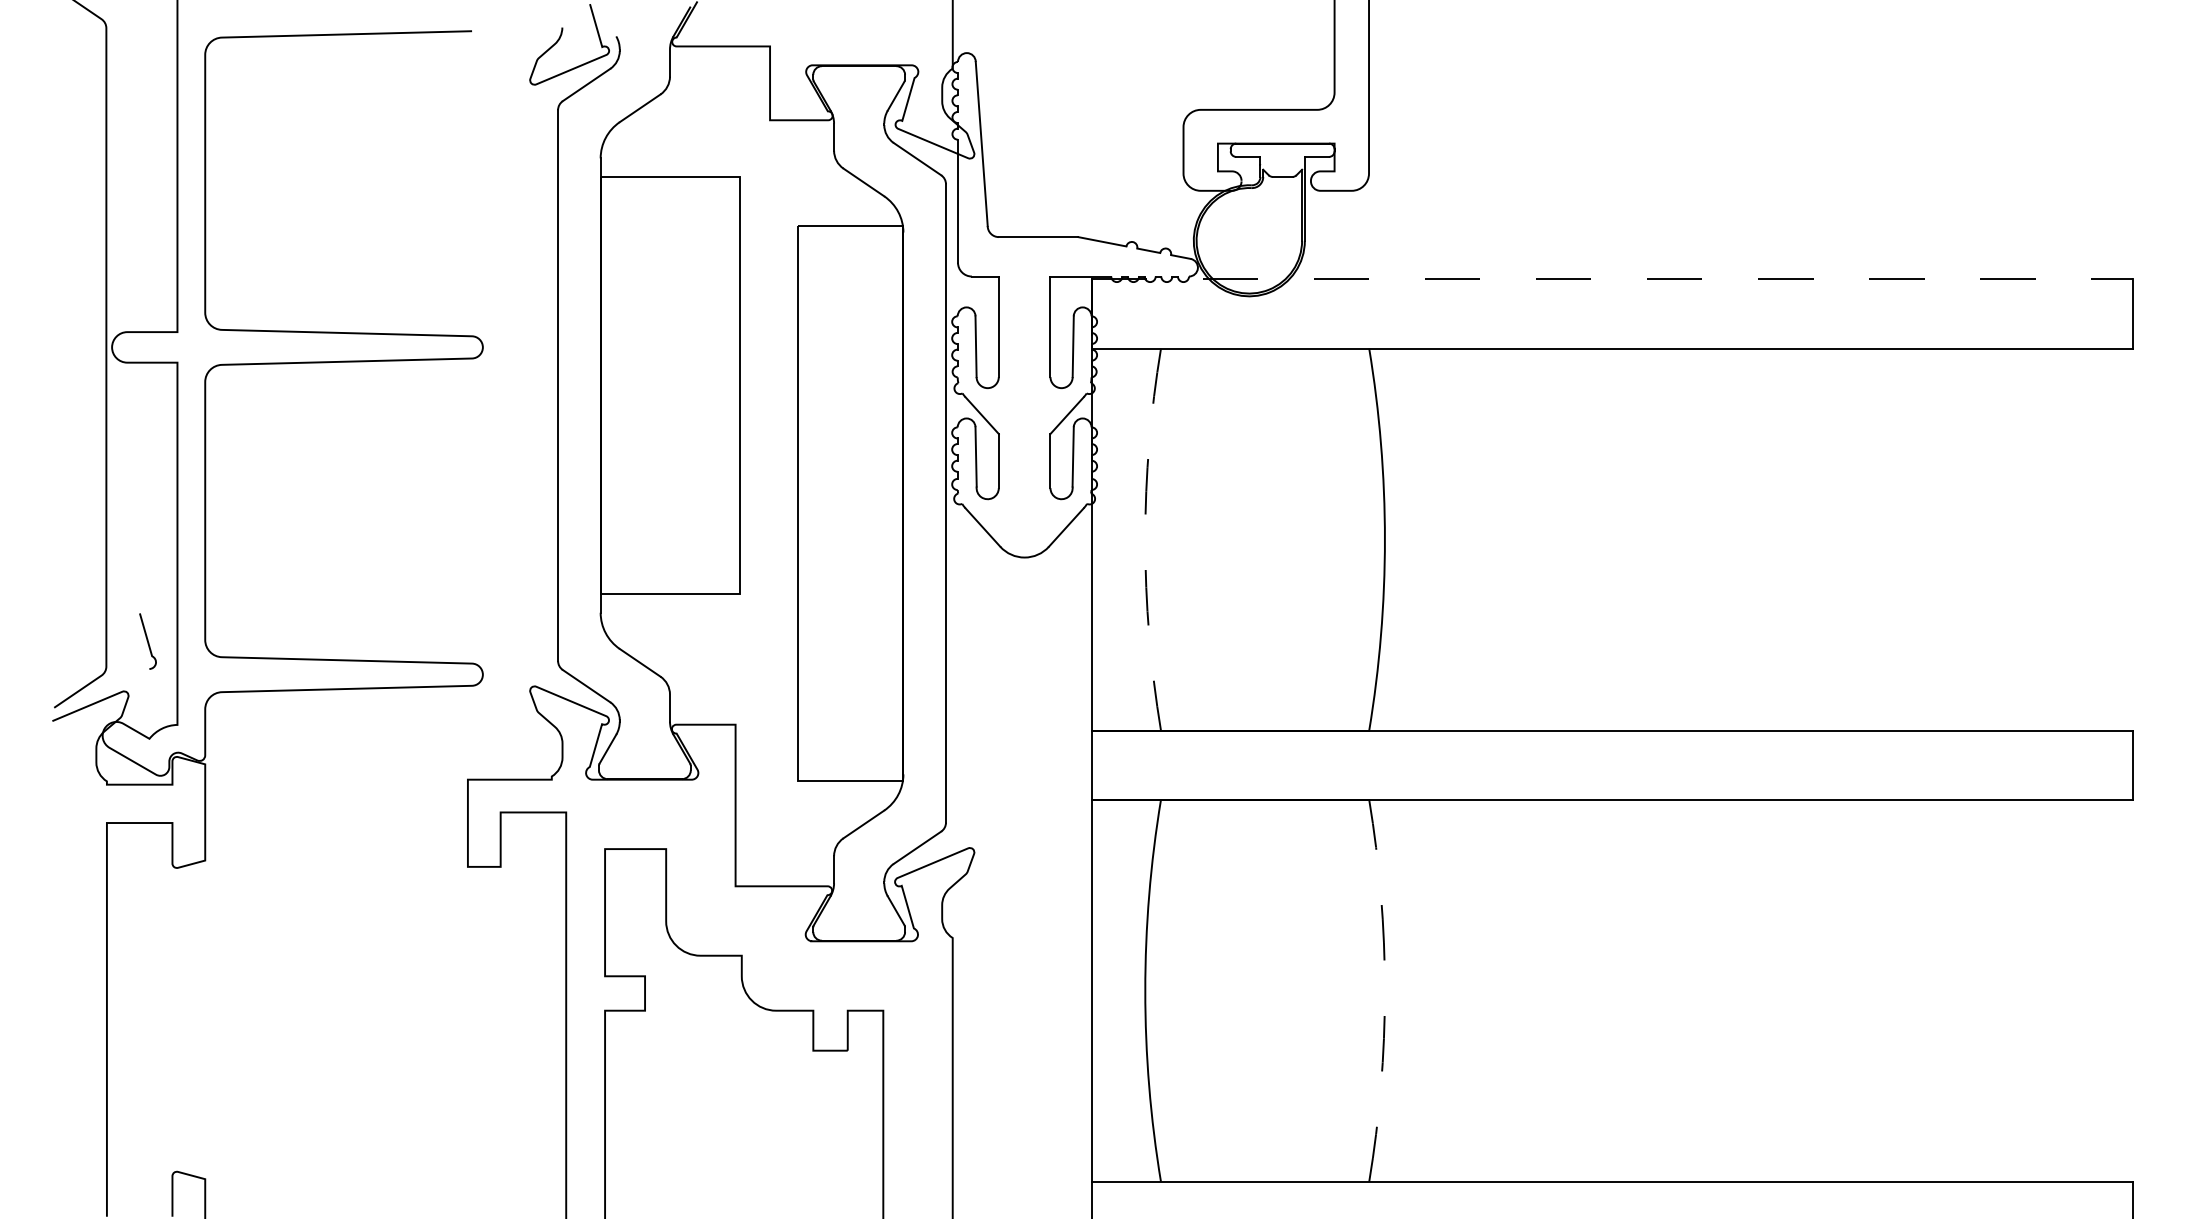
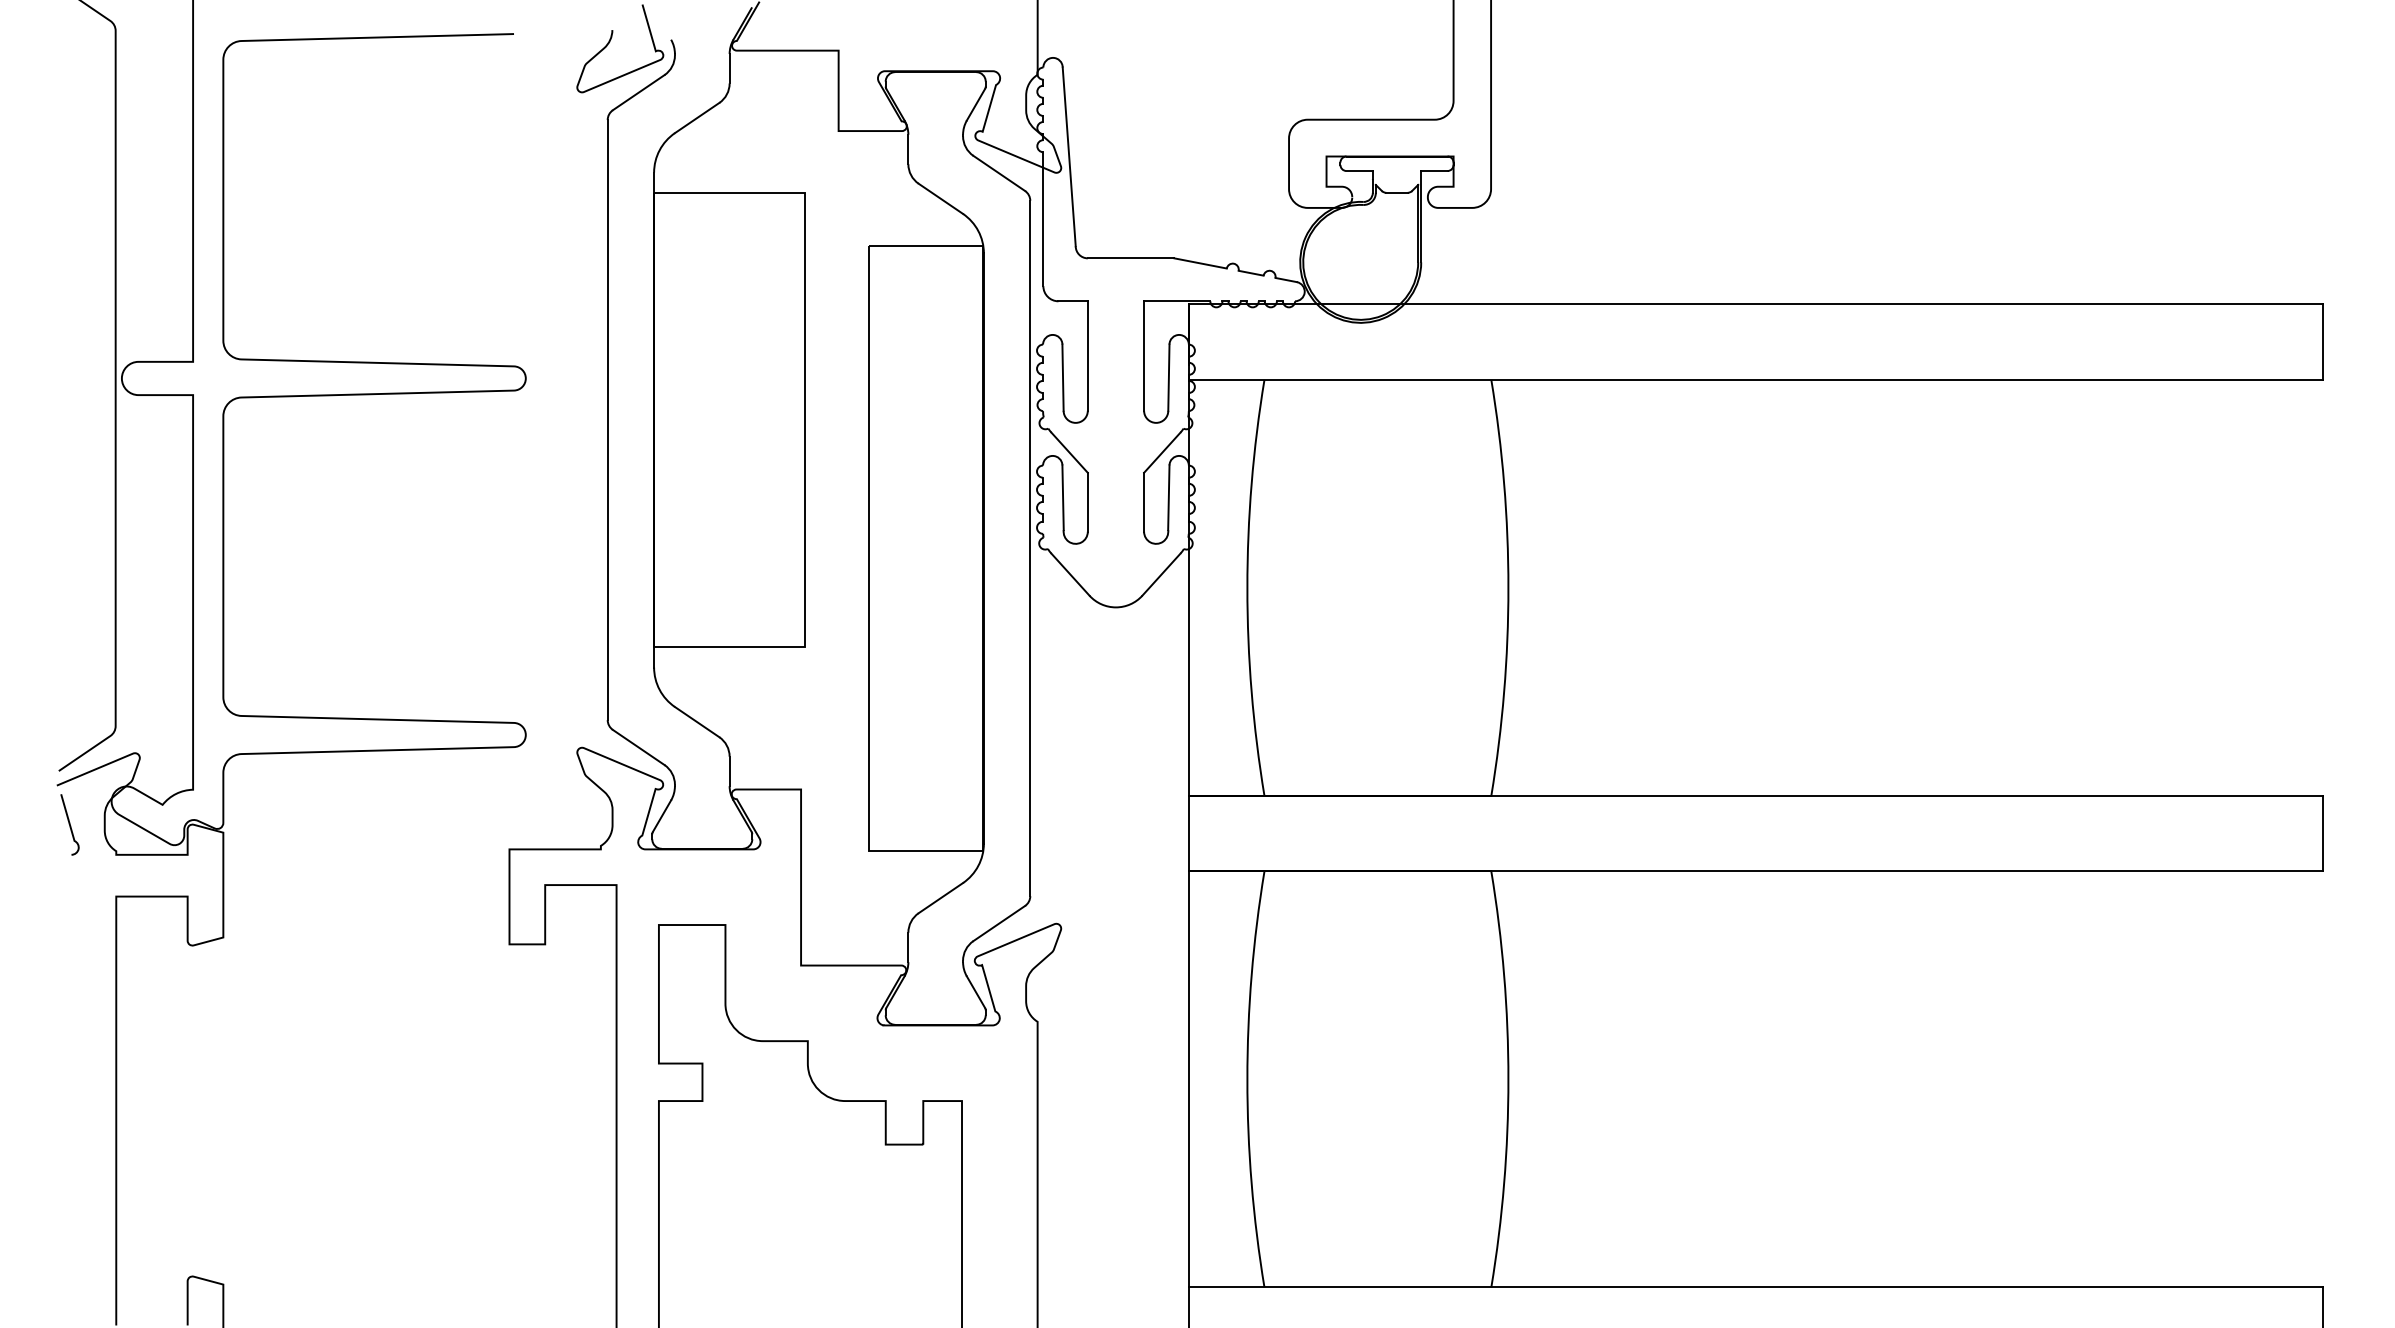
line: (1612, 279) -> (1756, 304), dashed -> solid
arc: (1145, 539) -> (1247, 587), dashed -> solid
curve: (147, 641) -> (69, 824), moved
arc: (1384, 990) -> (1508, 1079), dashed -> solid

